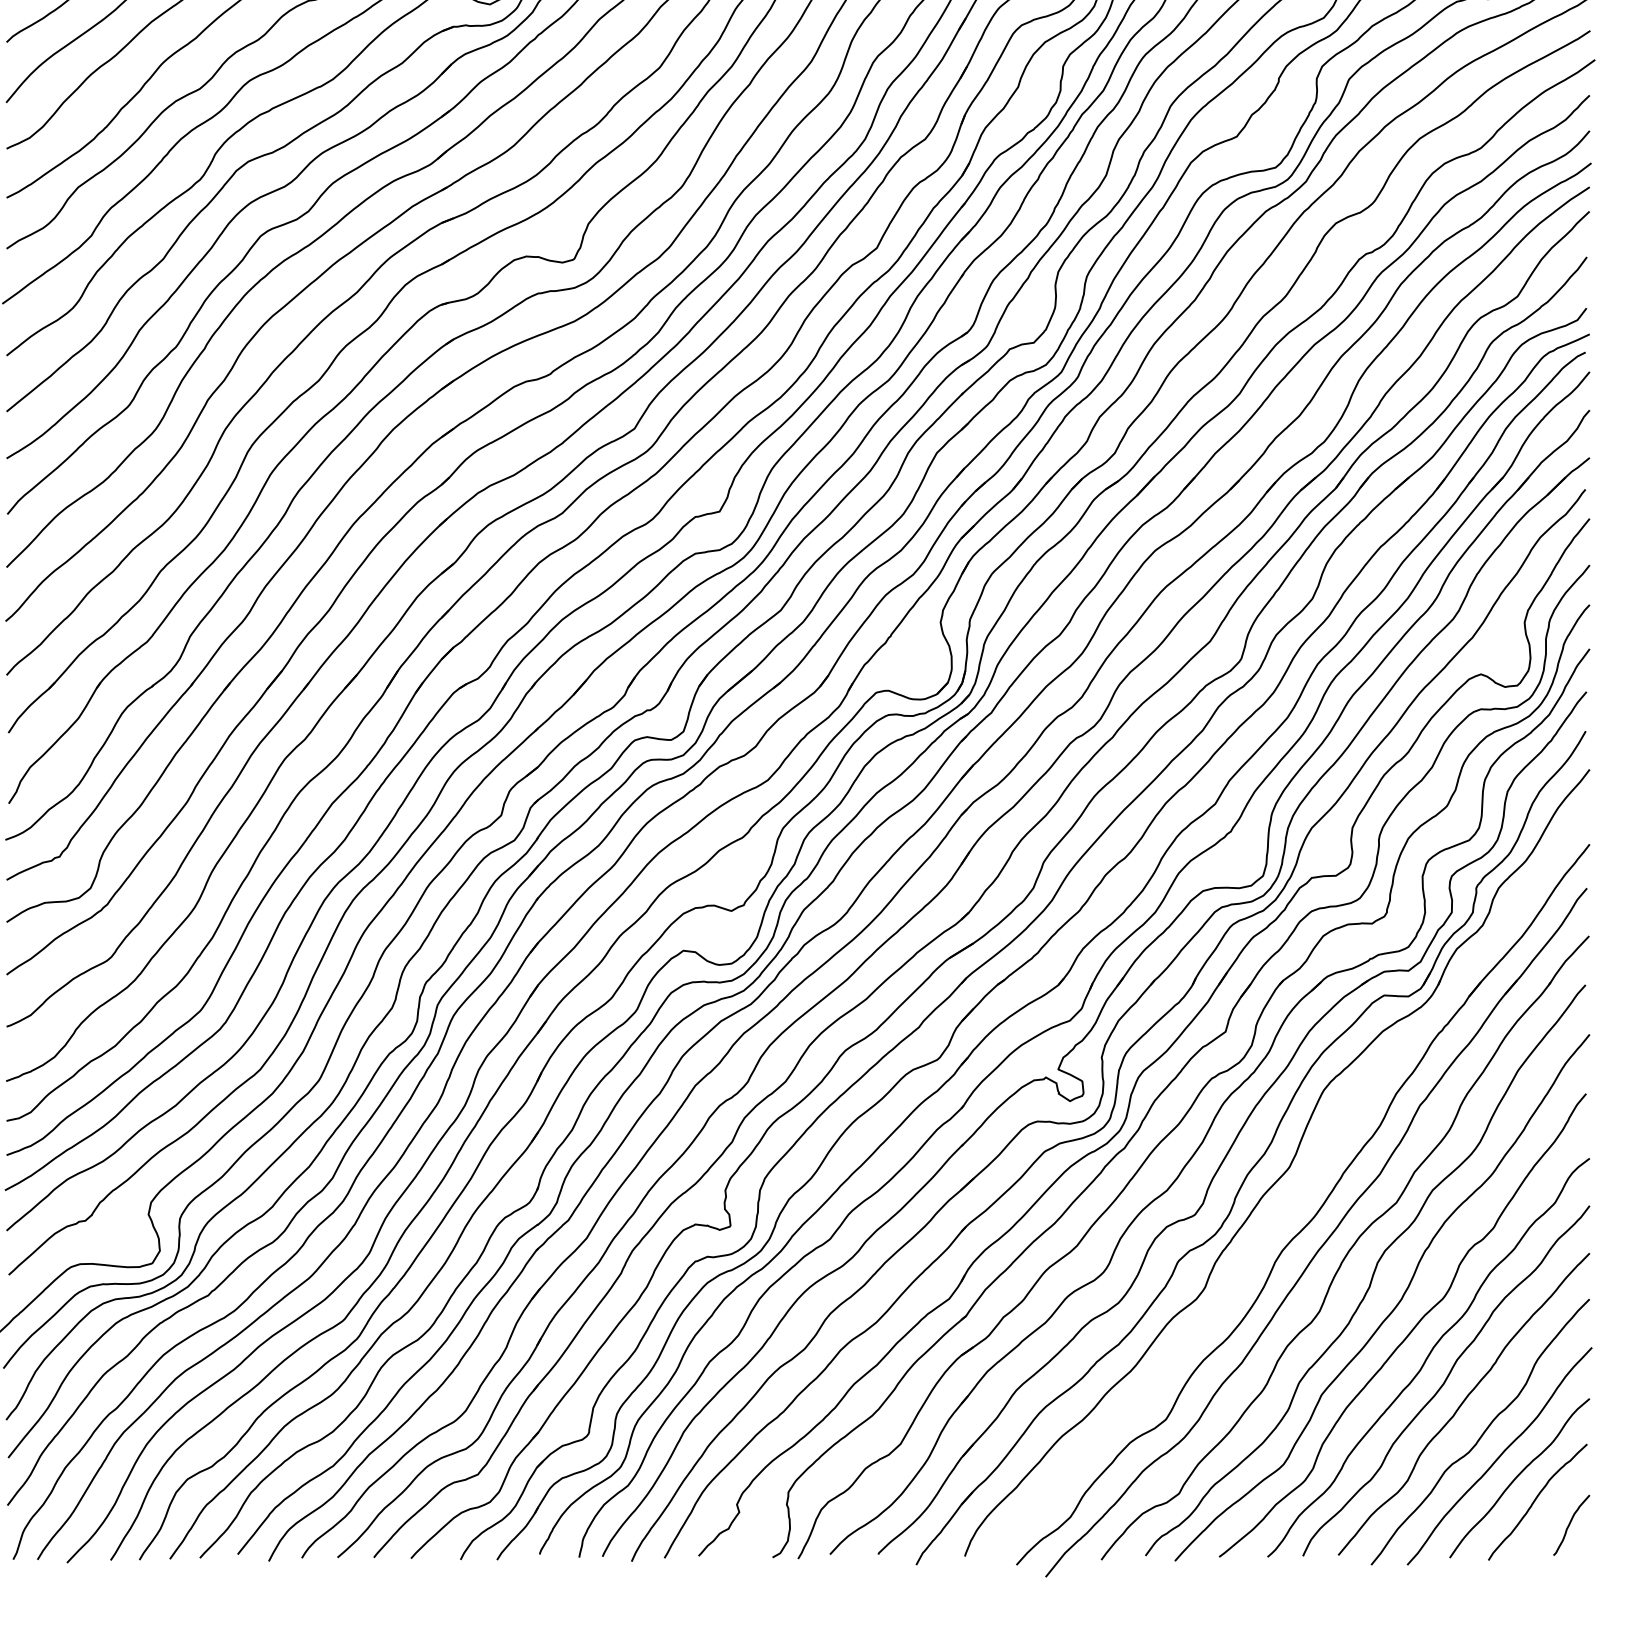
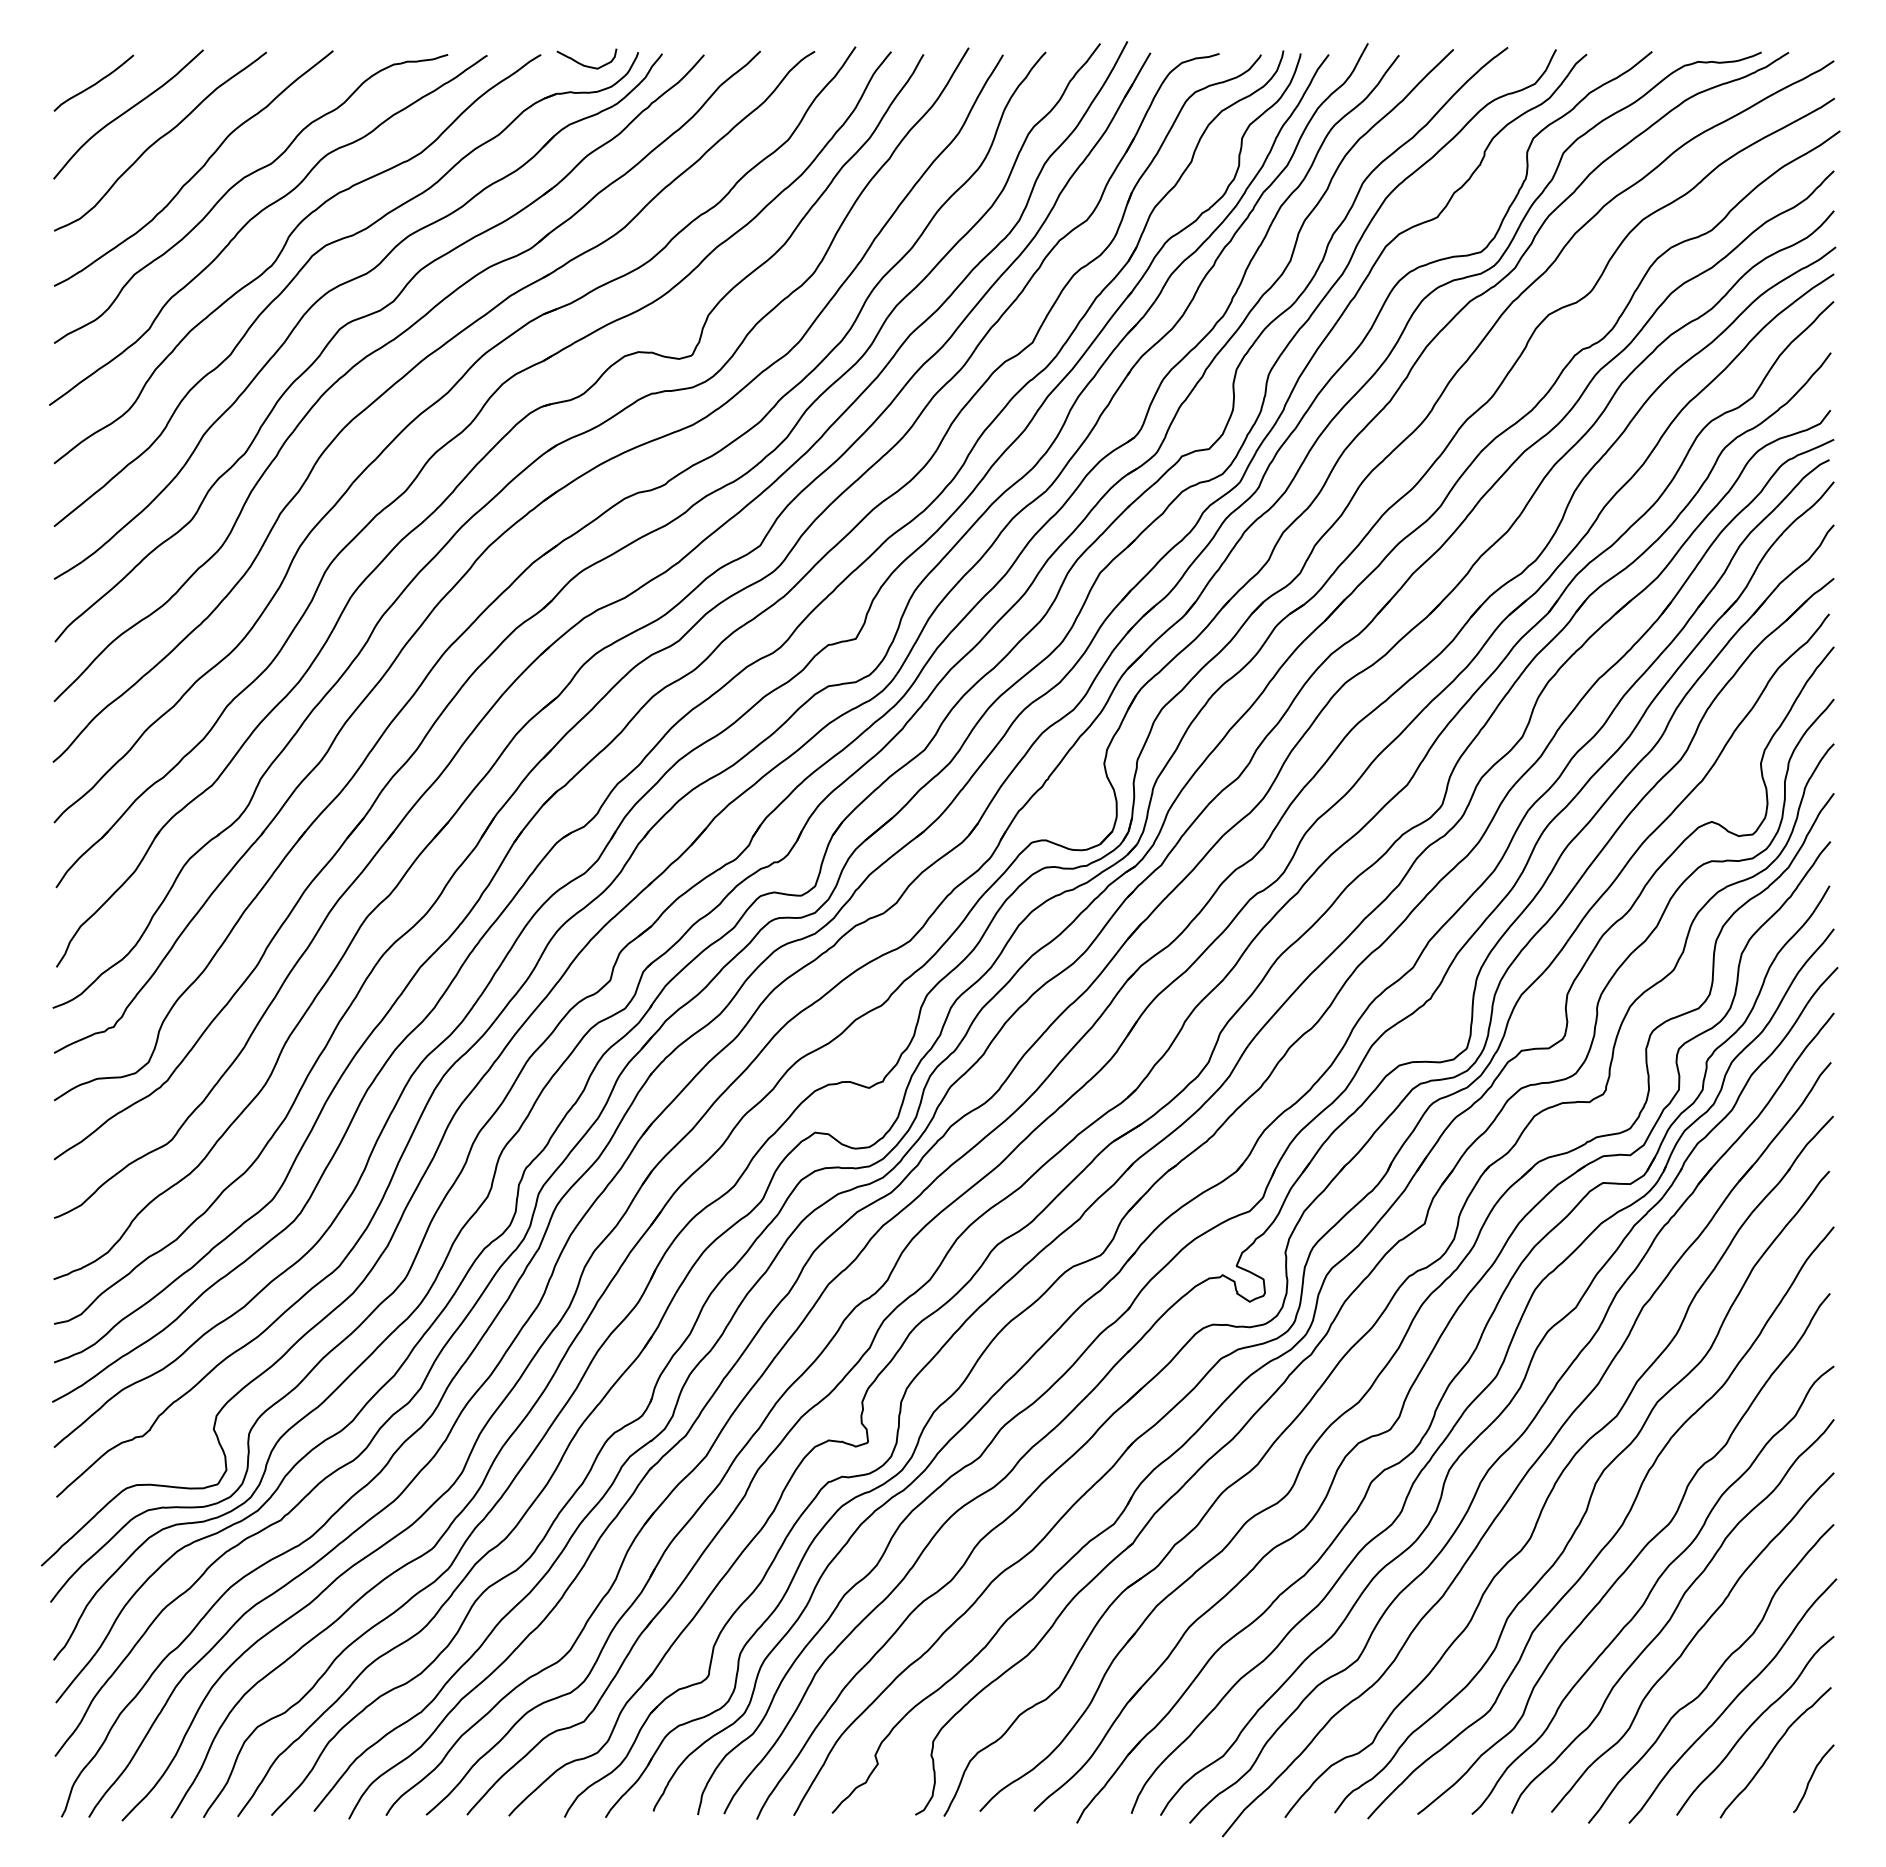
part: (1302, 1187) -> (1511, 1398), added

